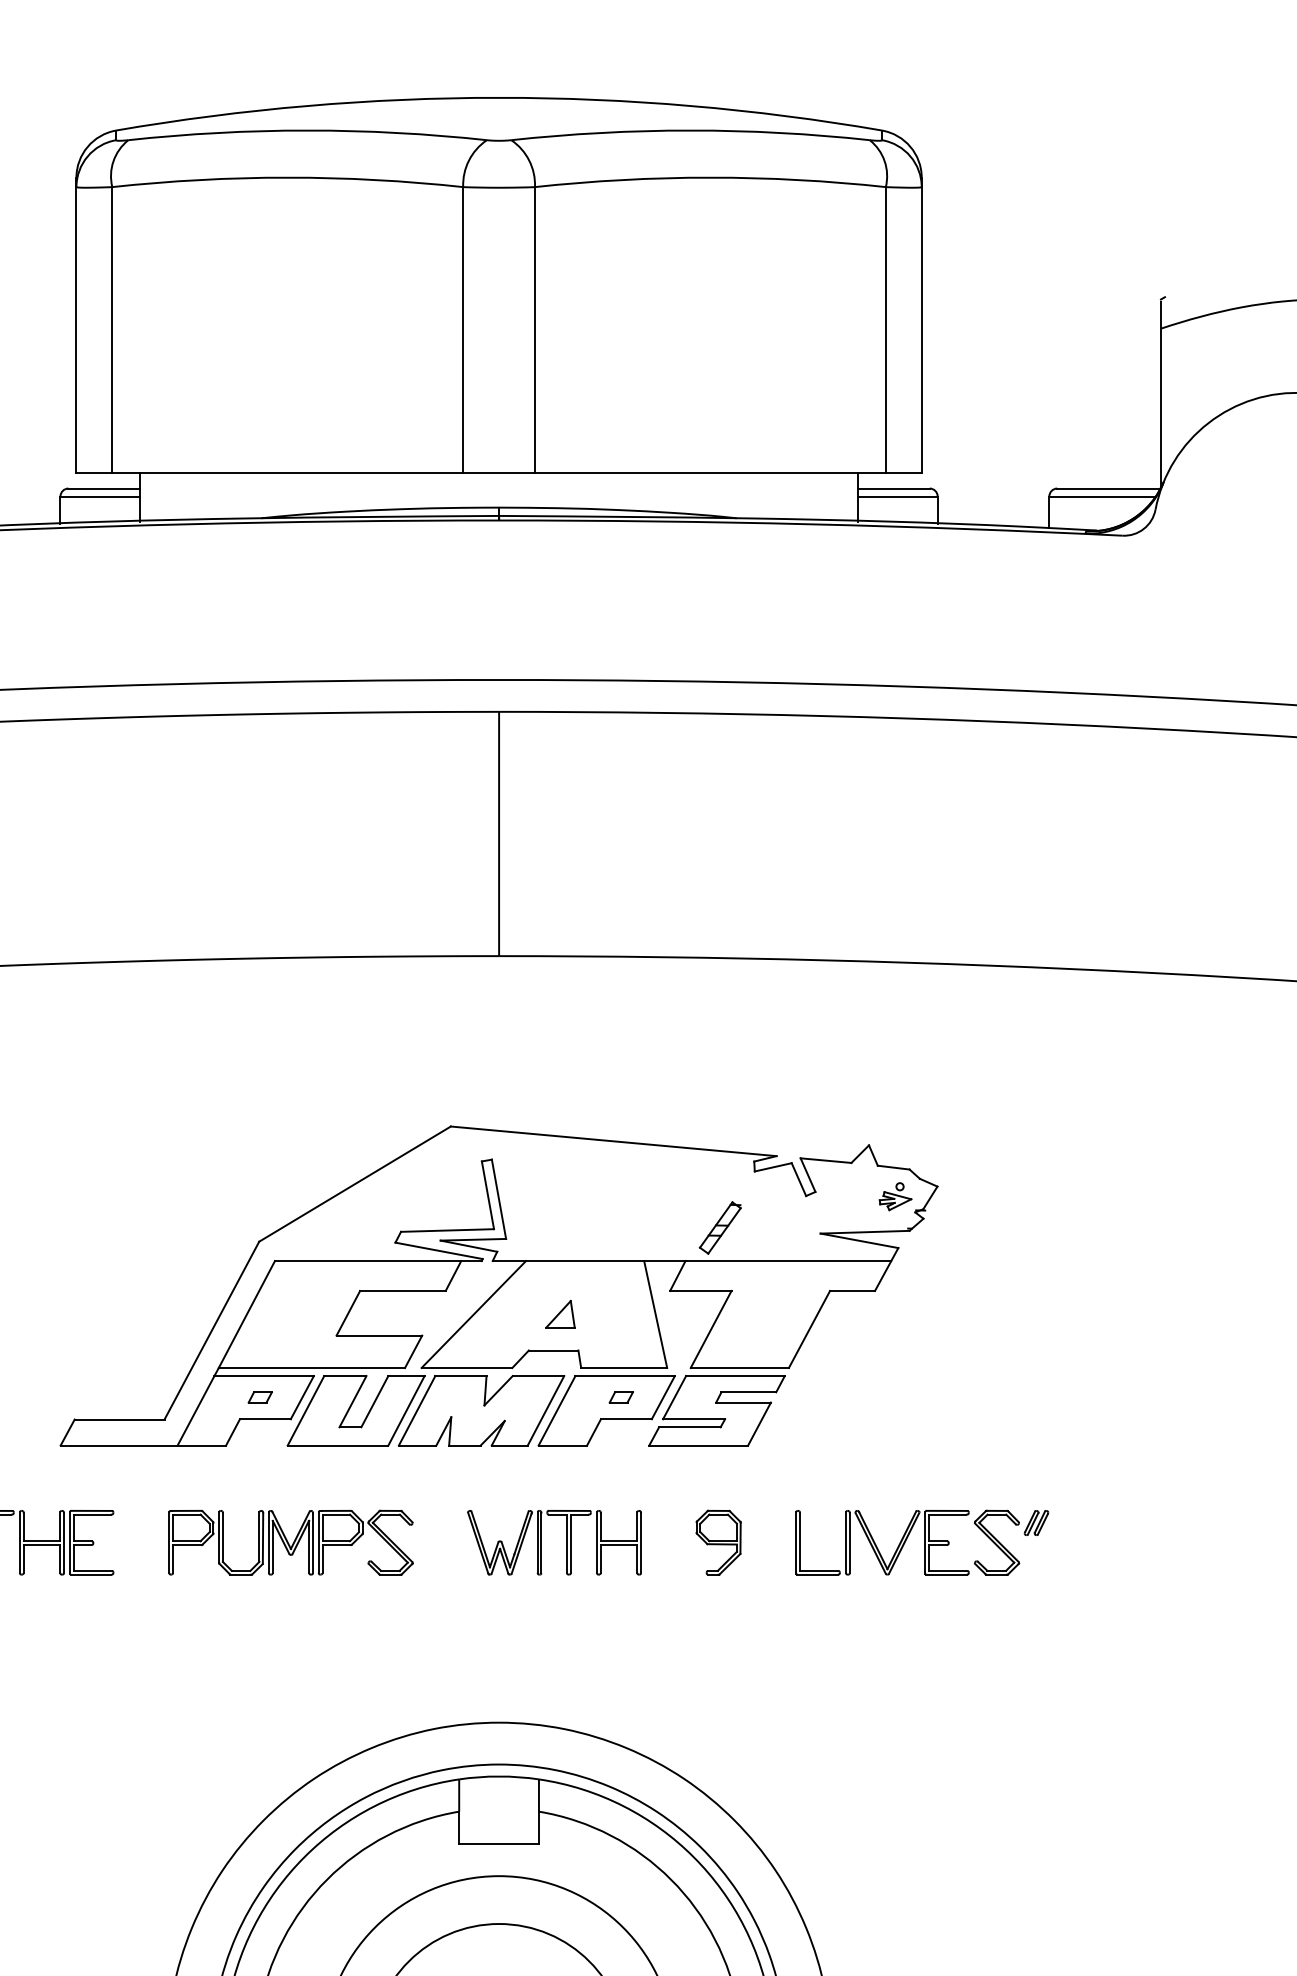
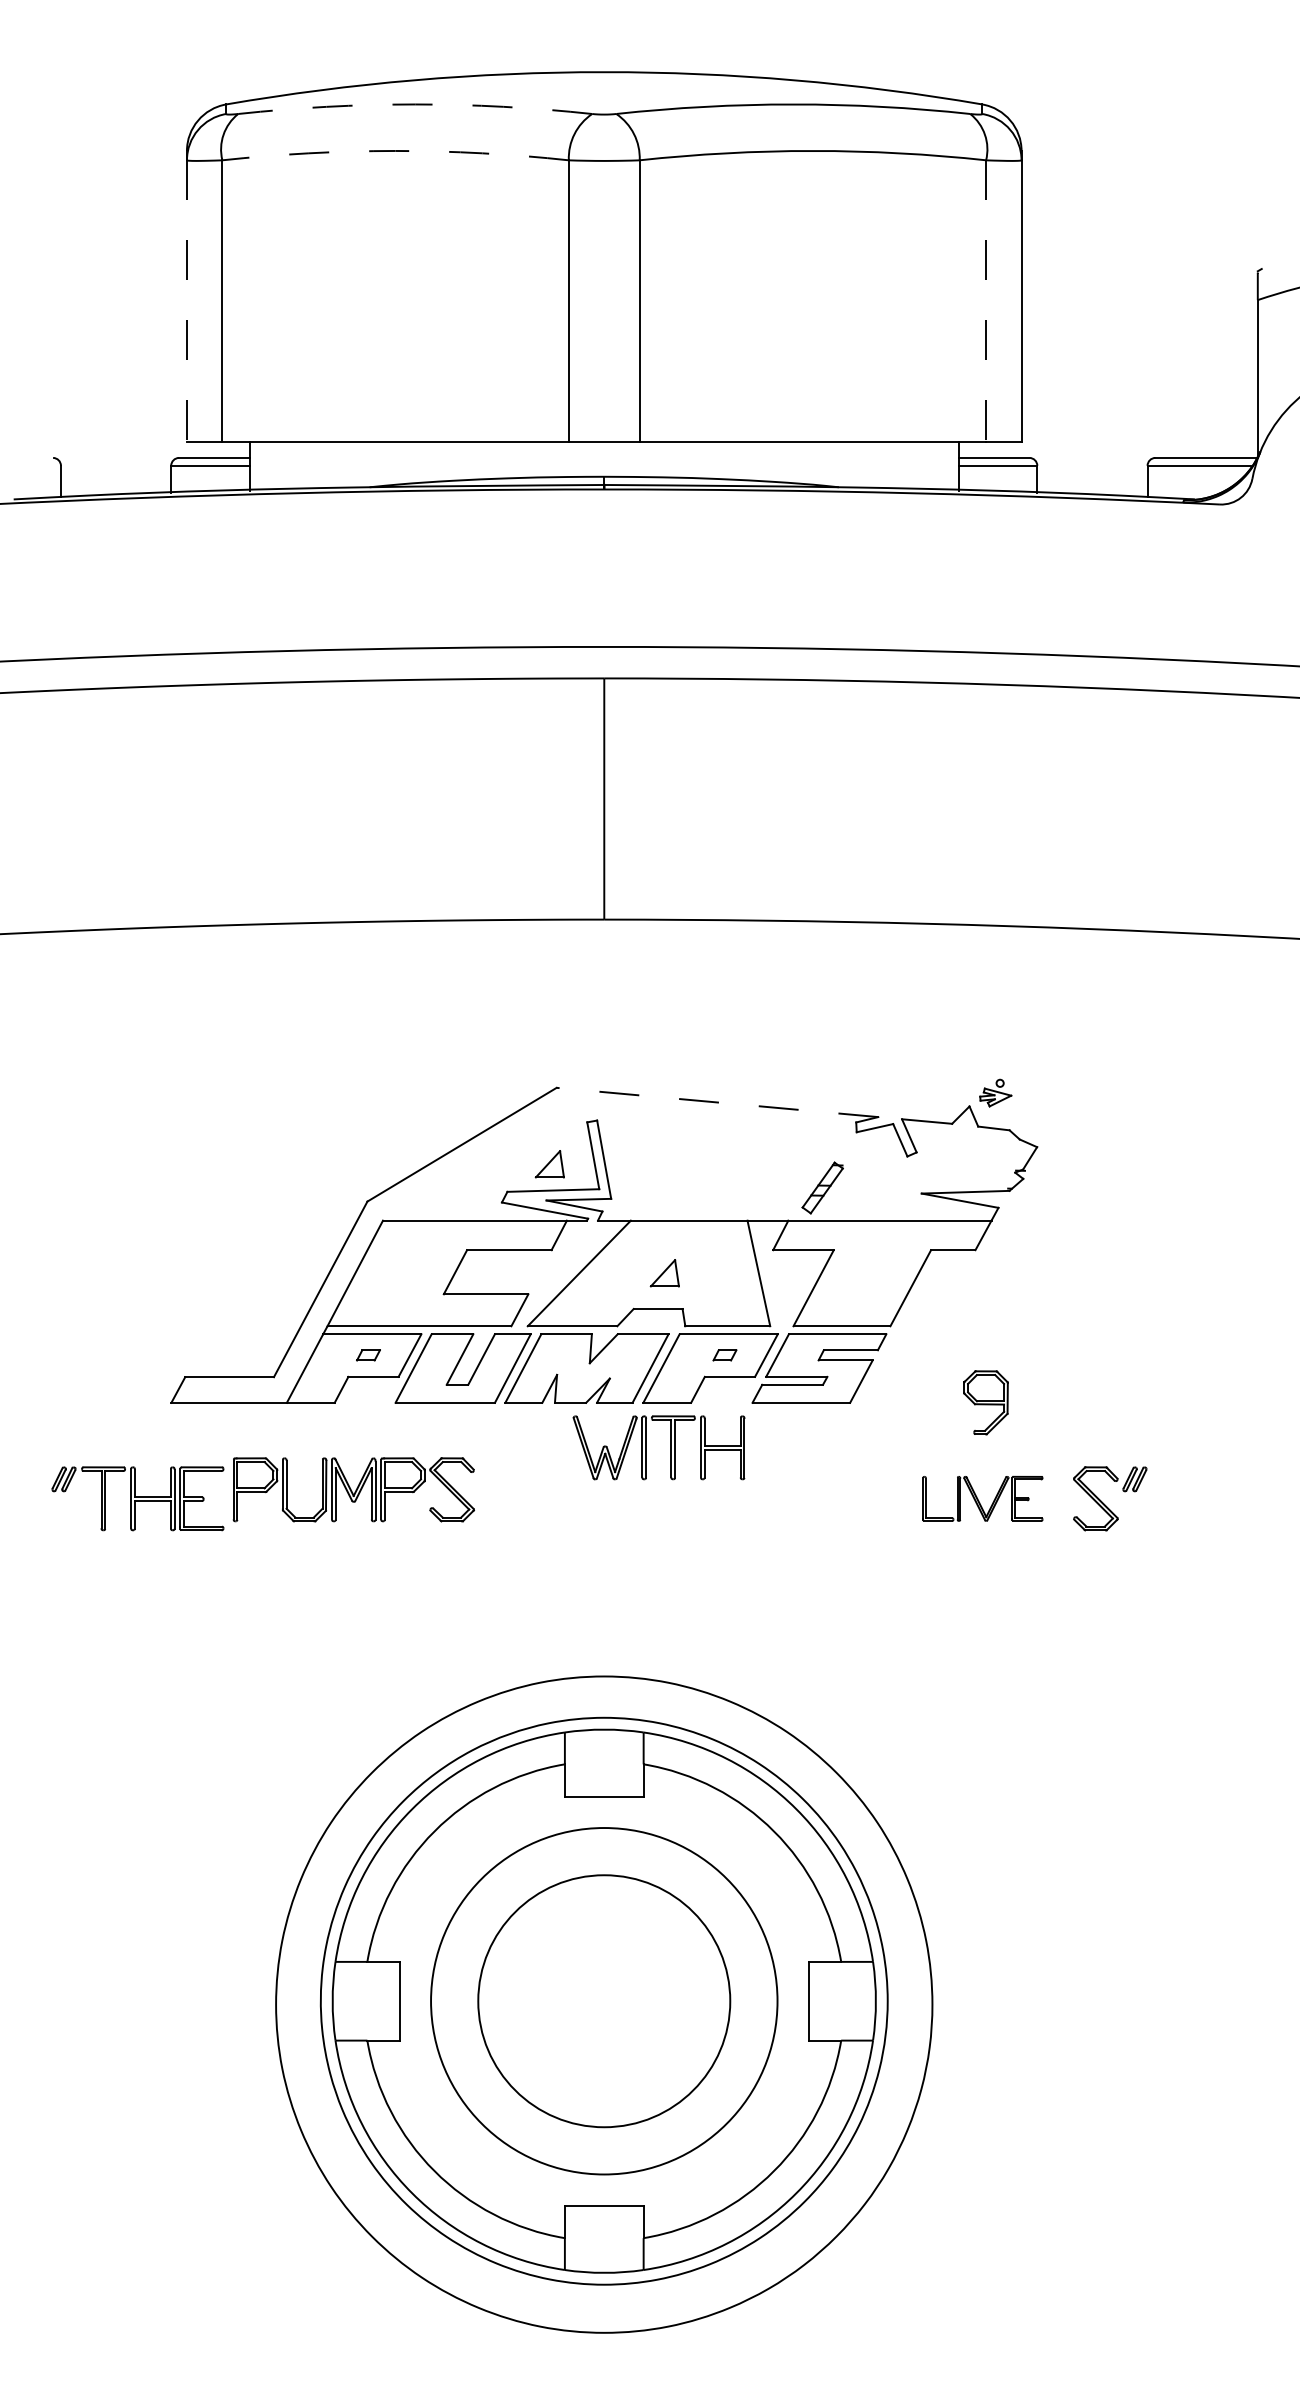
arc: (307, 130) -> (415, 104), solid -> dashed
arc: (287, 177) -> (395, 150), solid -> dashed
line: (75, 330) -> (186, 301), solid -> dashed
line: (886, 330) -> (986, 301), solid -> dashed
line: (612, 1141) -> (716, 1102), solid -> dashed
part: (895, 1196) -> (995, 1092), moved
part: (443, 1204) -> (549, 1164), added
part: (290, 1542) -> (353, 1489), moved
part: (541, 1542) -> (646, 1447), moved
part: (718, 1542) -> (985, 1402), moved
part: (882, 1542) -> (982, 1498), size x0.7

